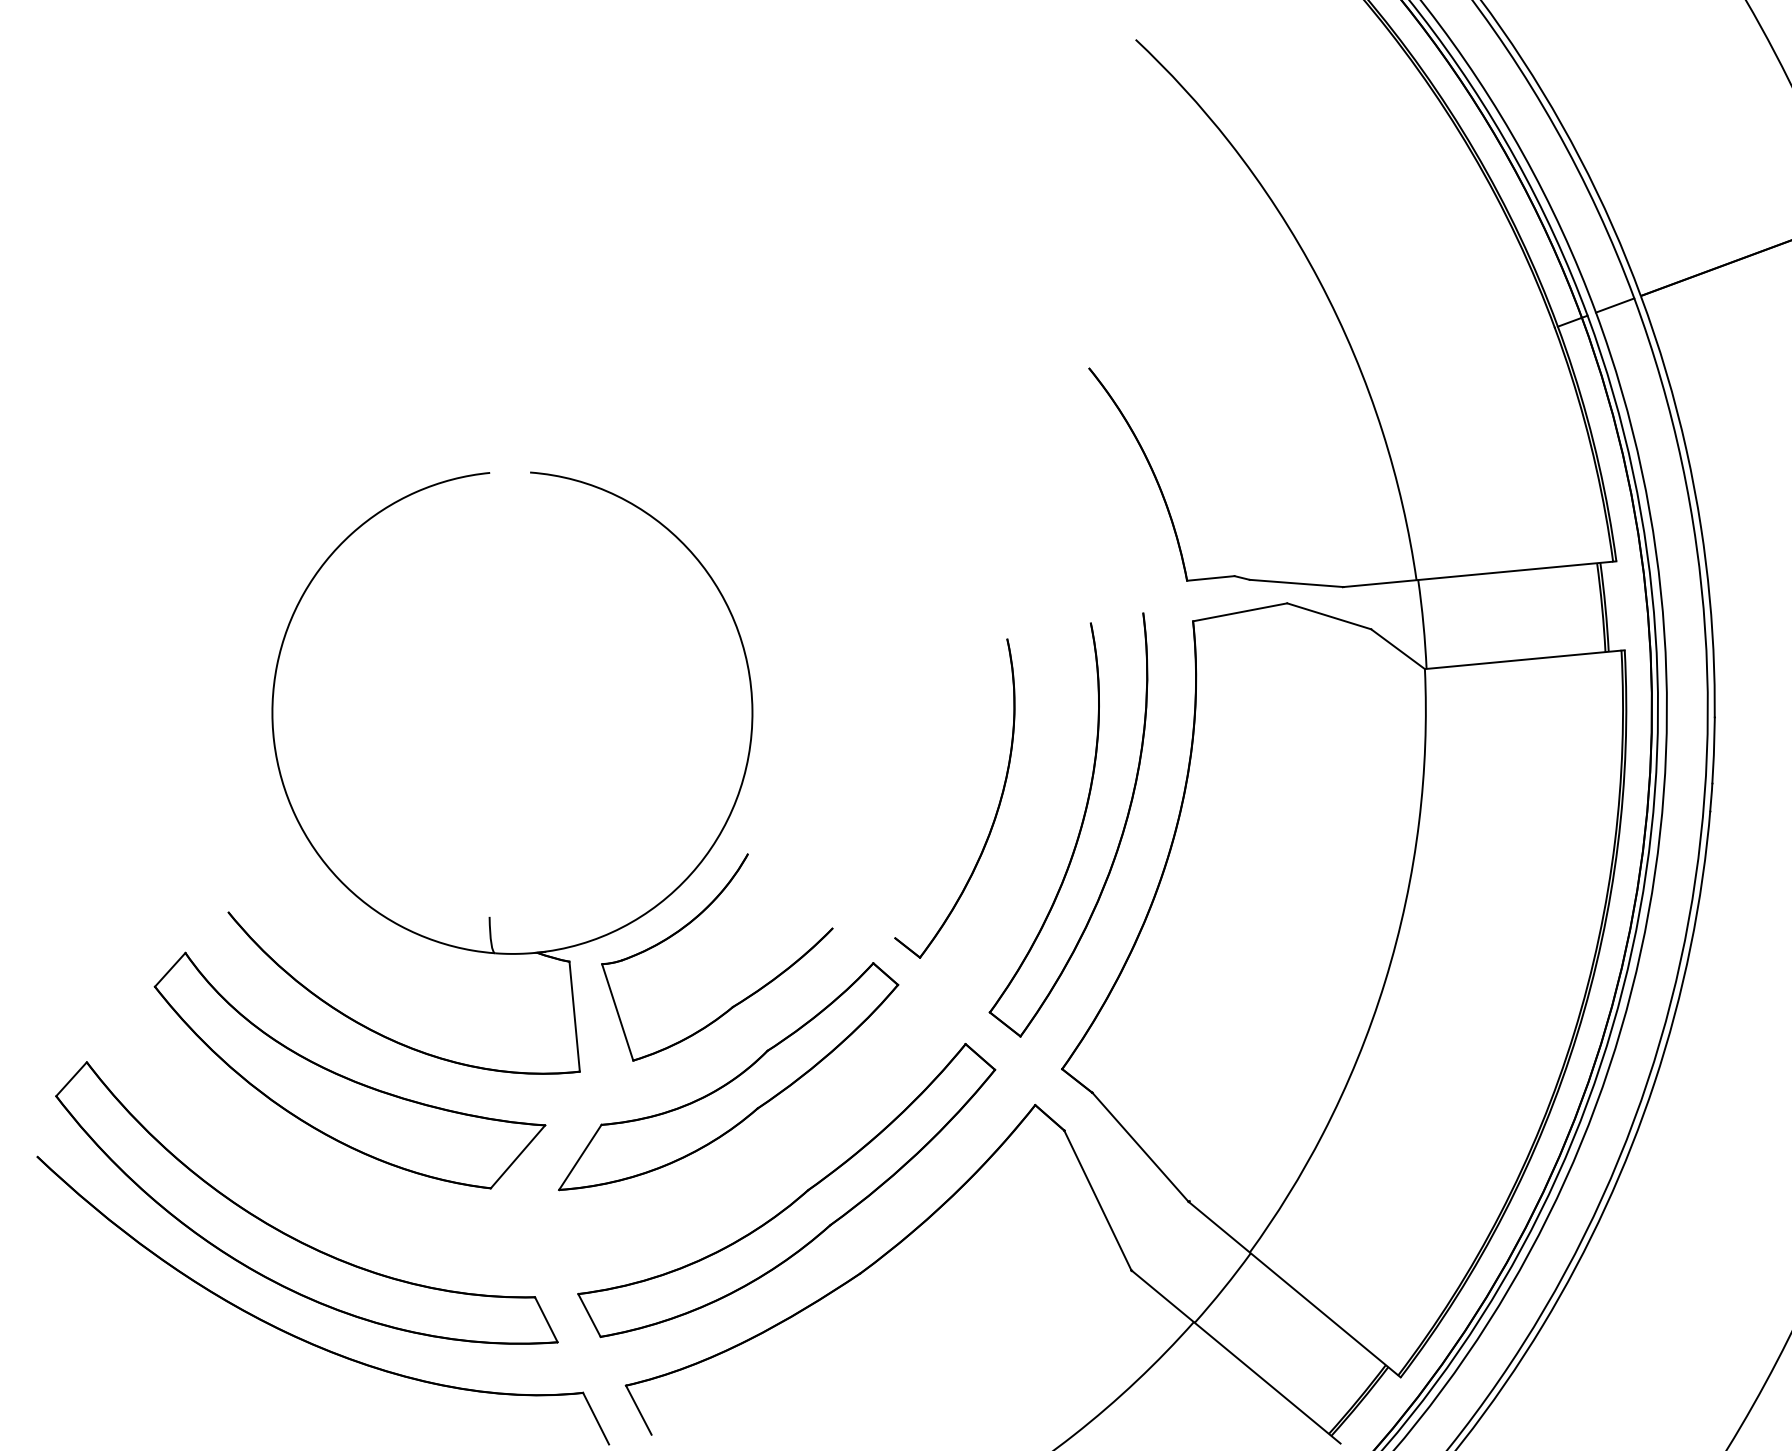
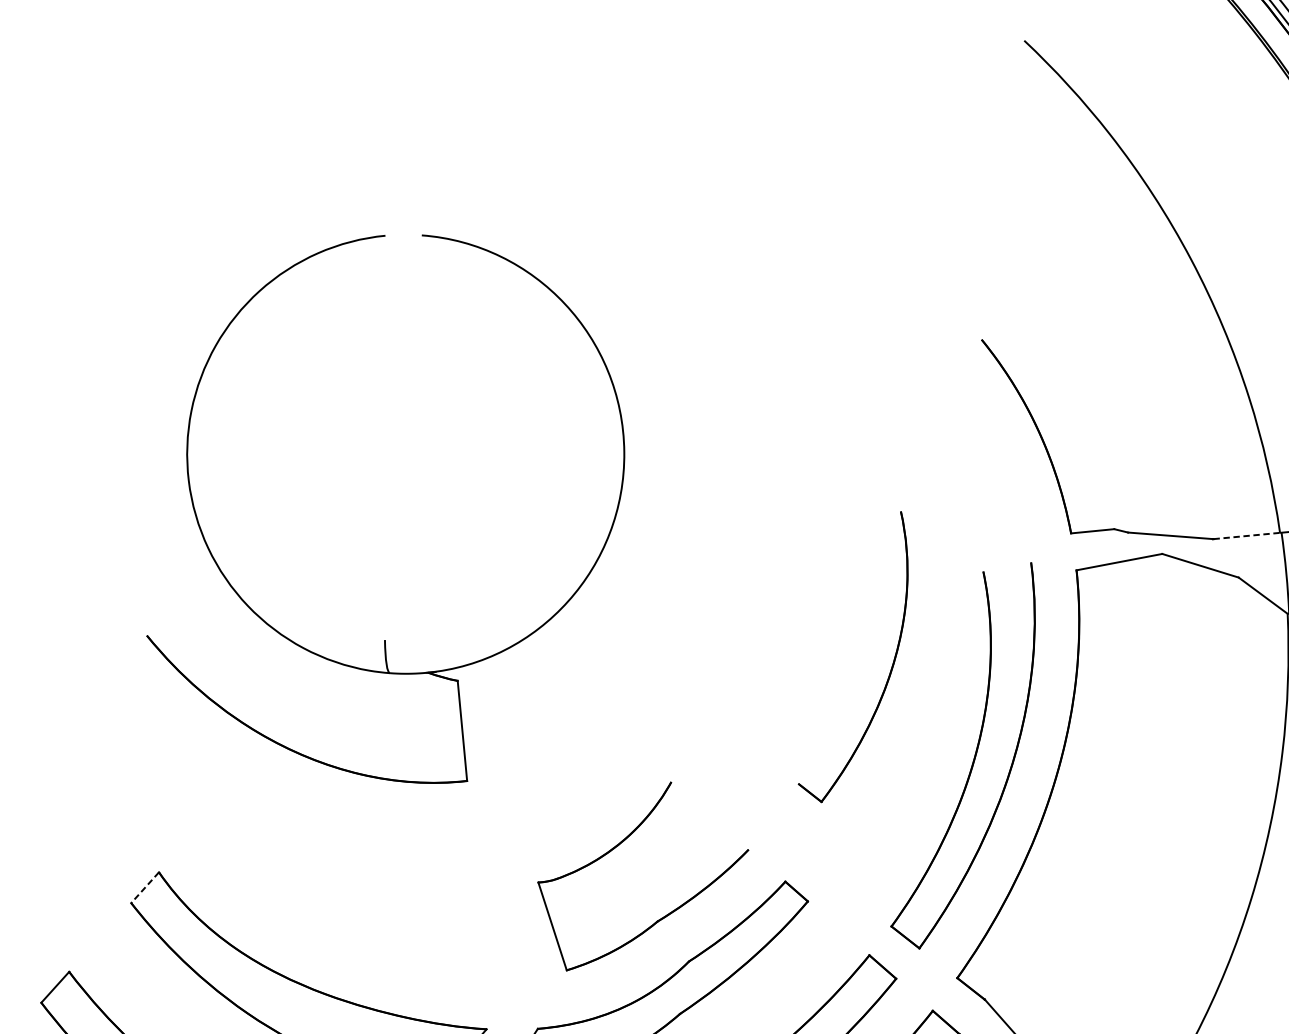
line: (1380, 583) -> (1247, 535), solid -> dashed
part: (995, 813) -> (890, 670), moved
part: (489, 916) -> (384, 639), moved
line: (170, 969) -> (145, 887), solid -> dashed

